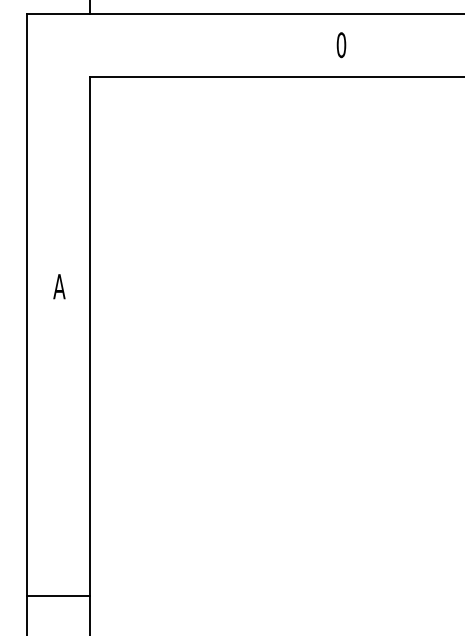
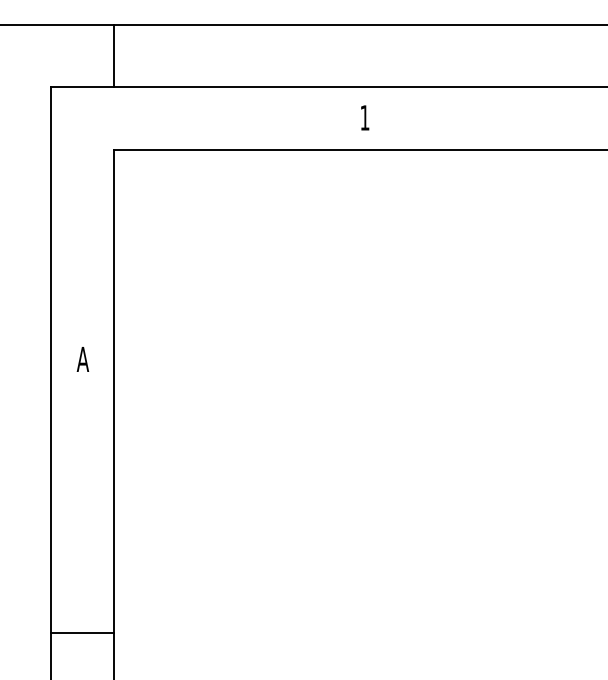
text: (340, 44) -> (364, 117), 0 -> 1
line: (57, 595) -> (81, 632), moved

